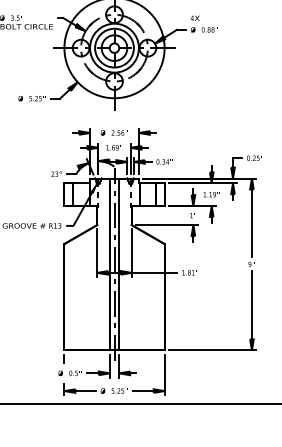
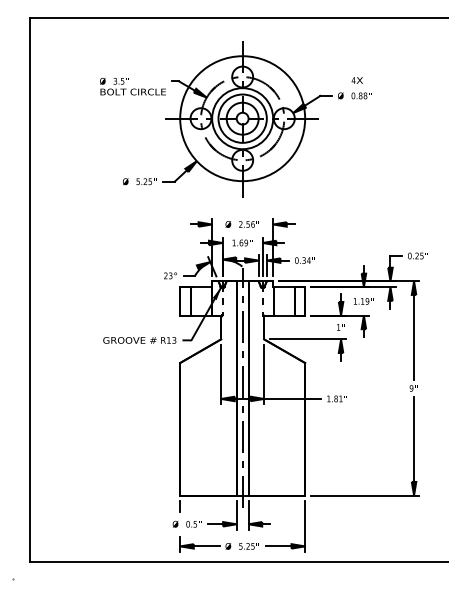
text: (194, 18) -> (356, 80), moved

